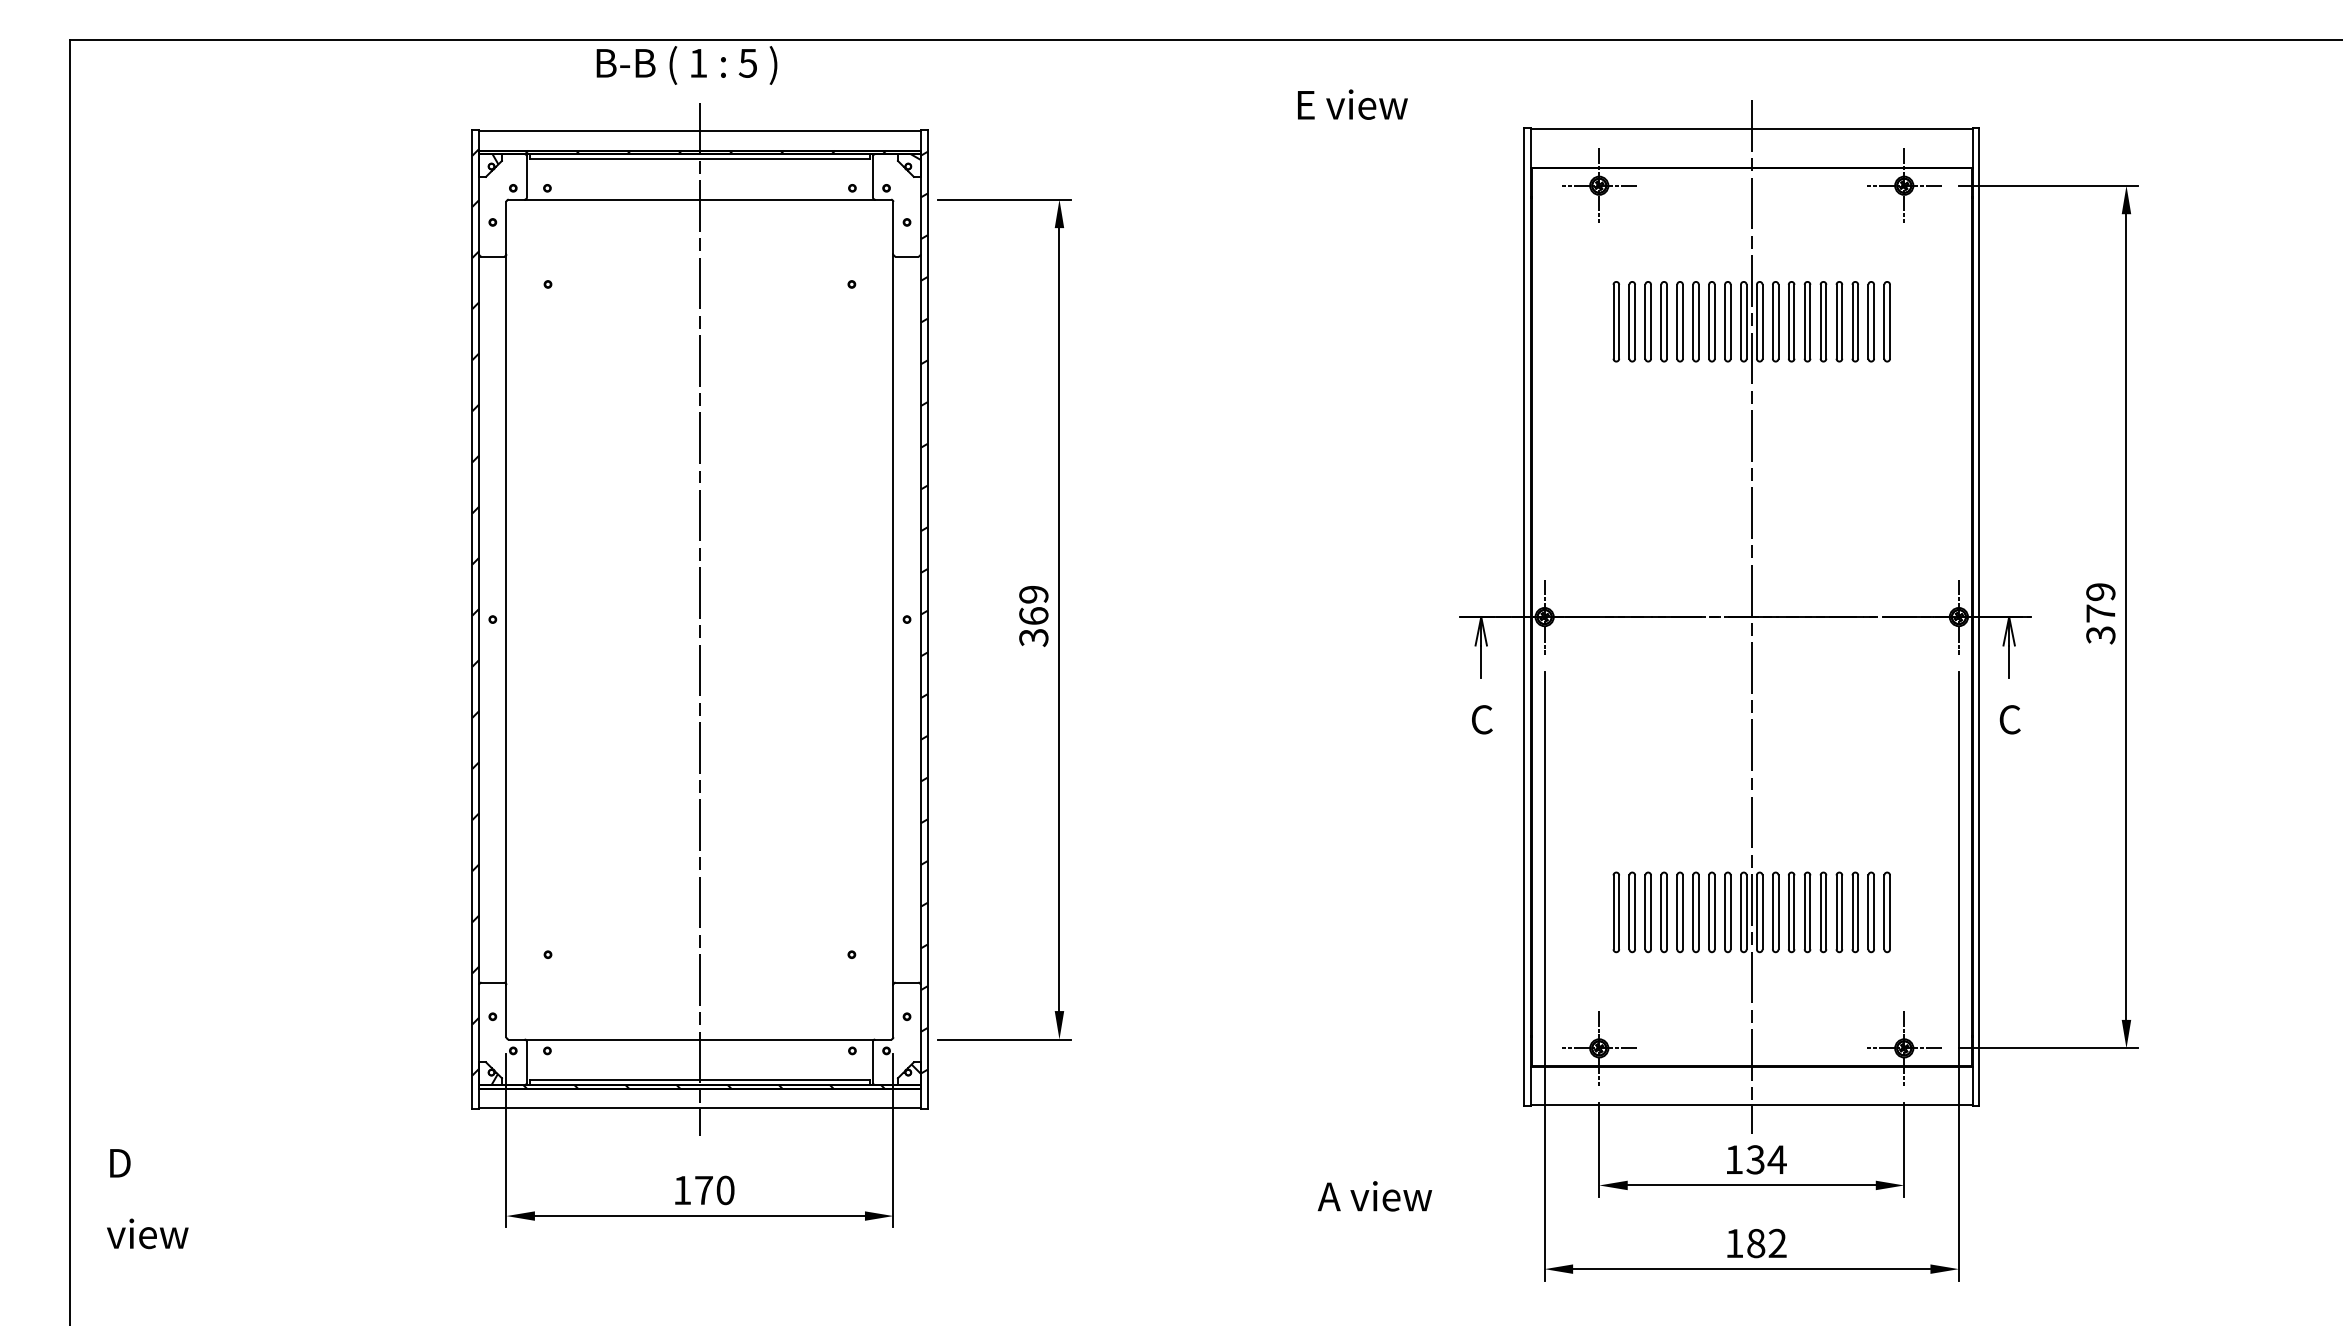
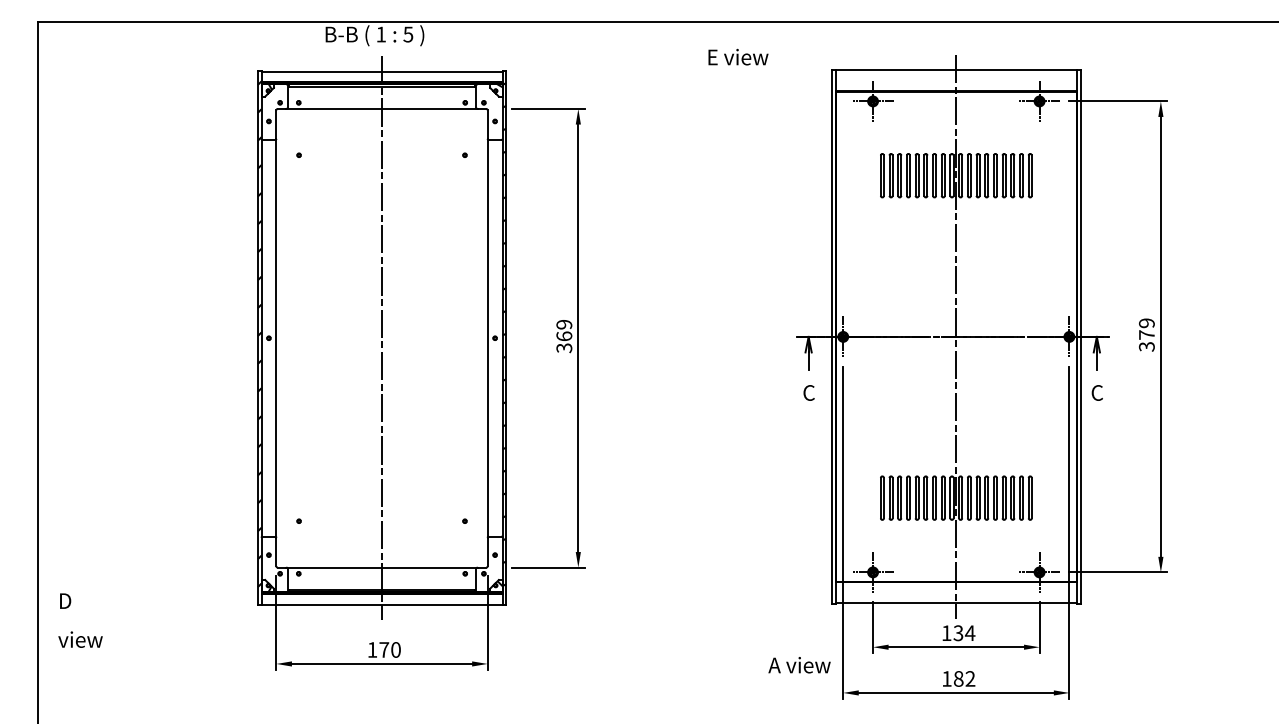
text: (1374, 1196) -> (799, 665), moved
text: (147, 1198) -> (80, 620), moved

